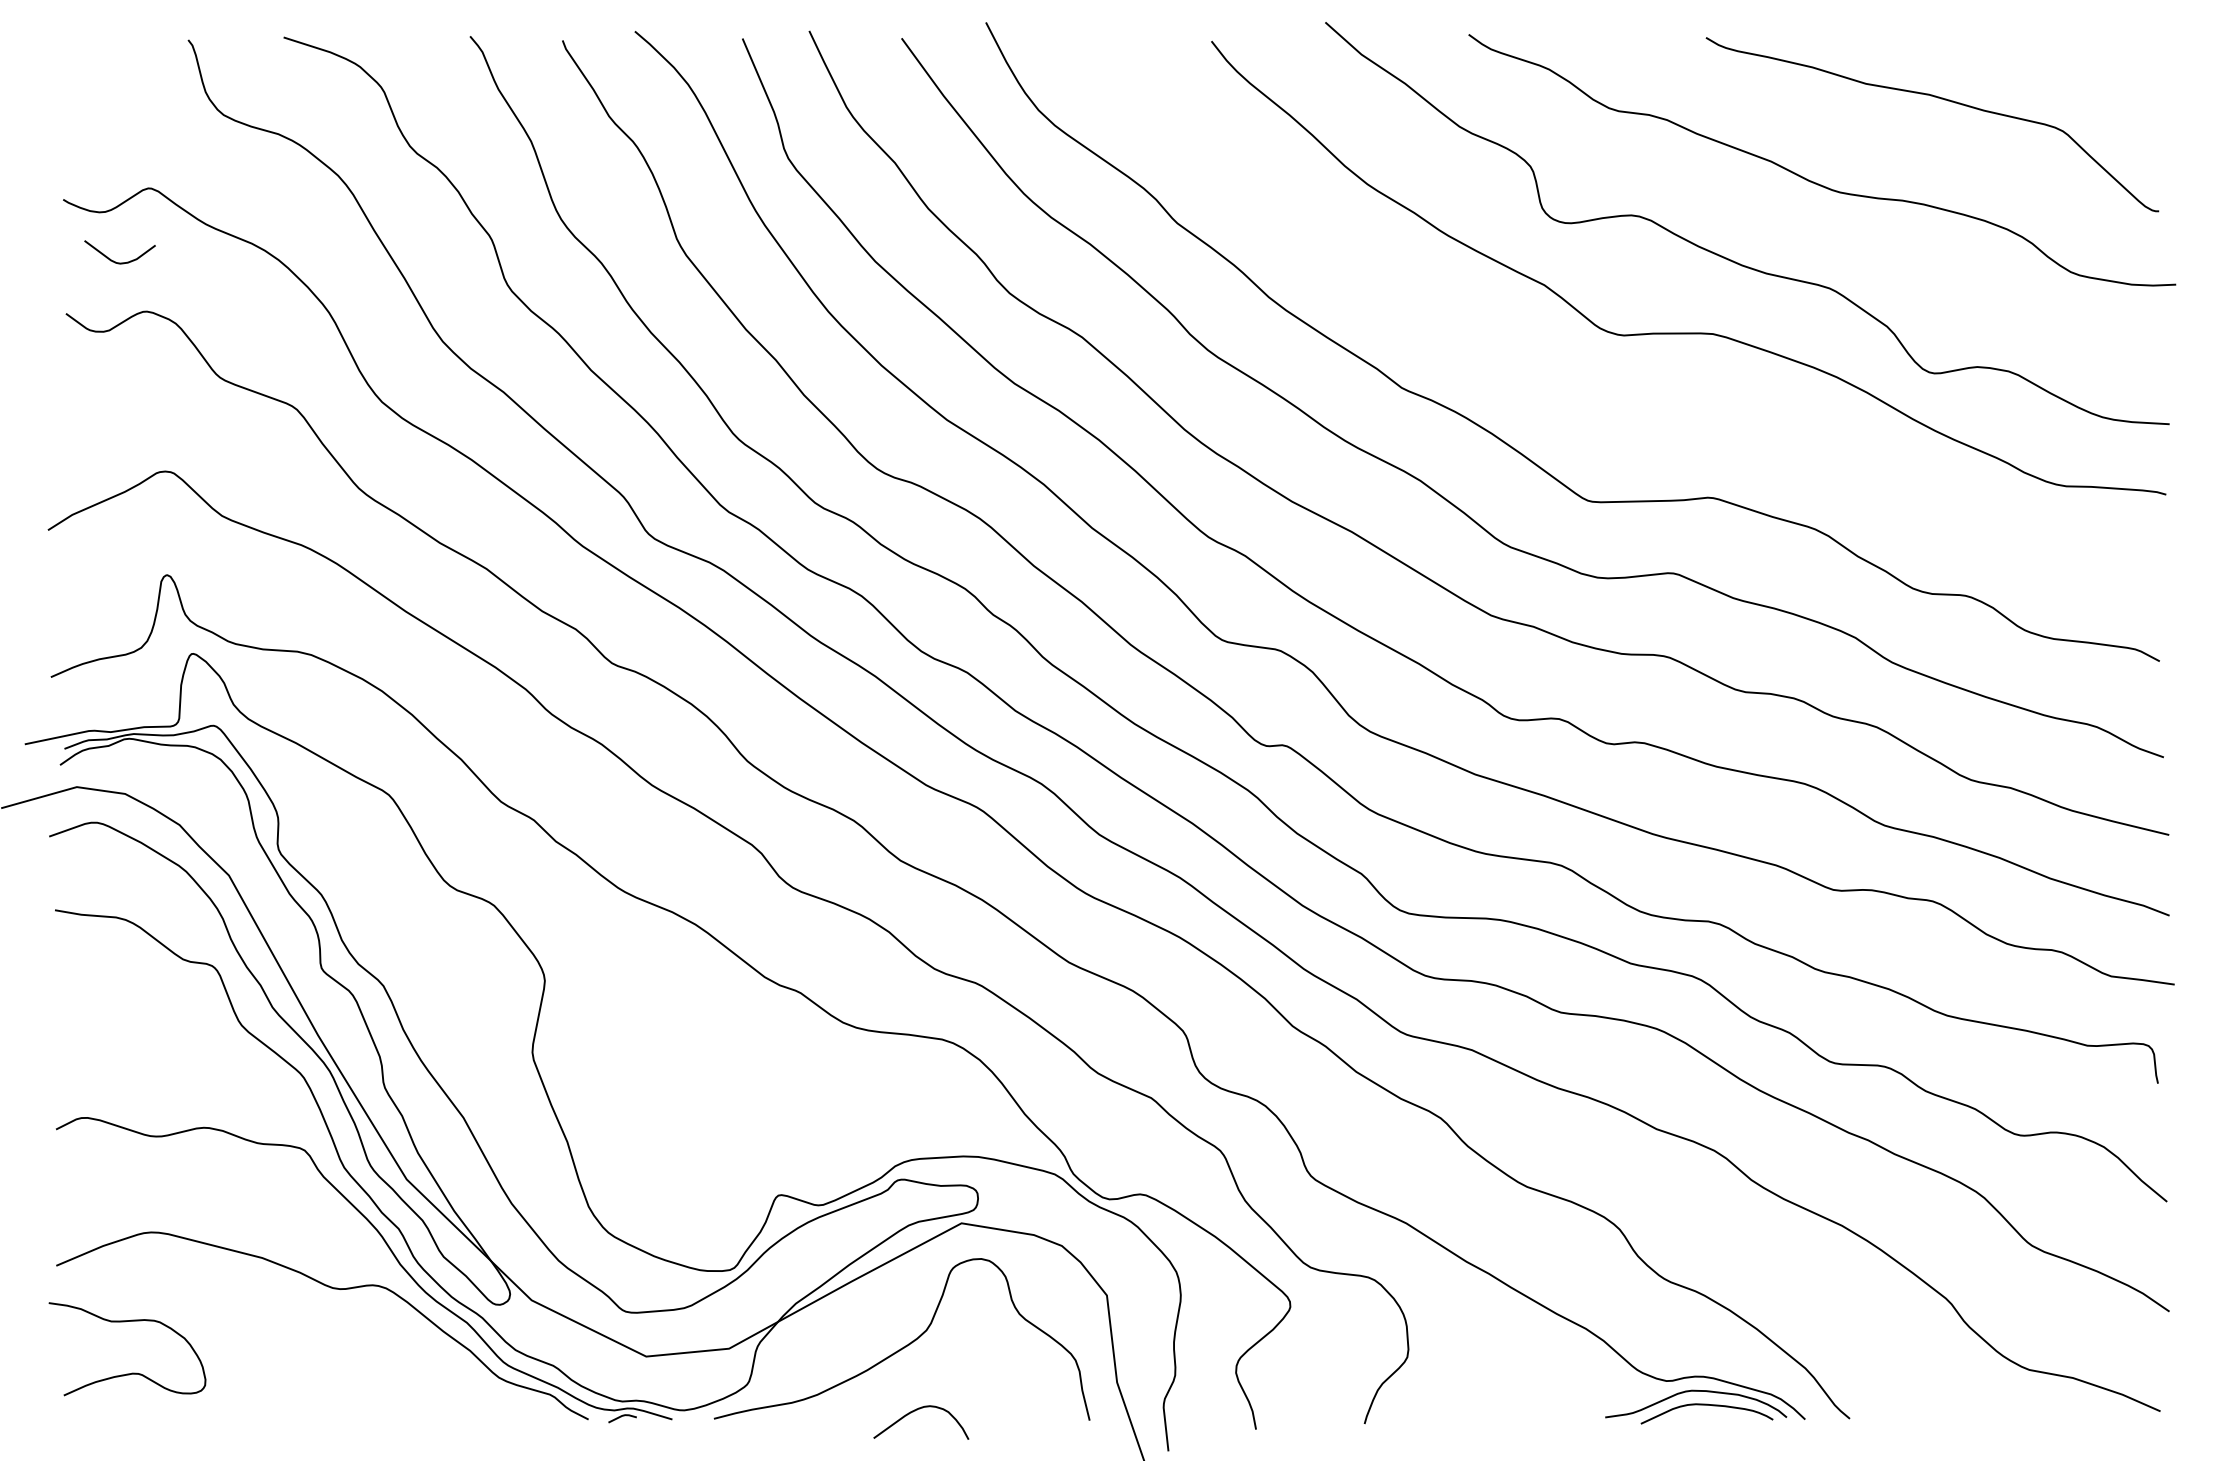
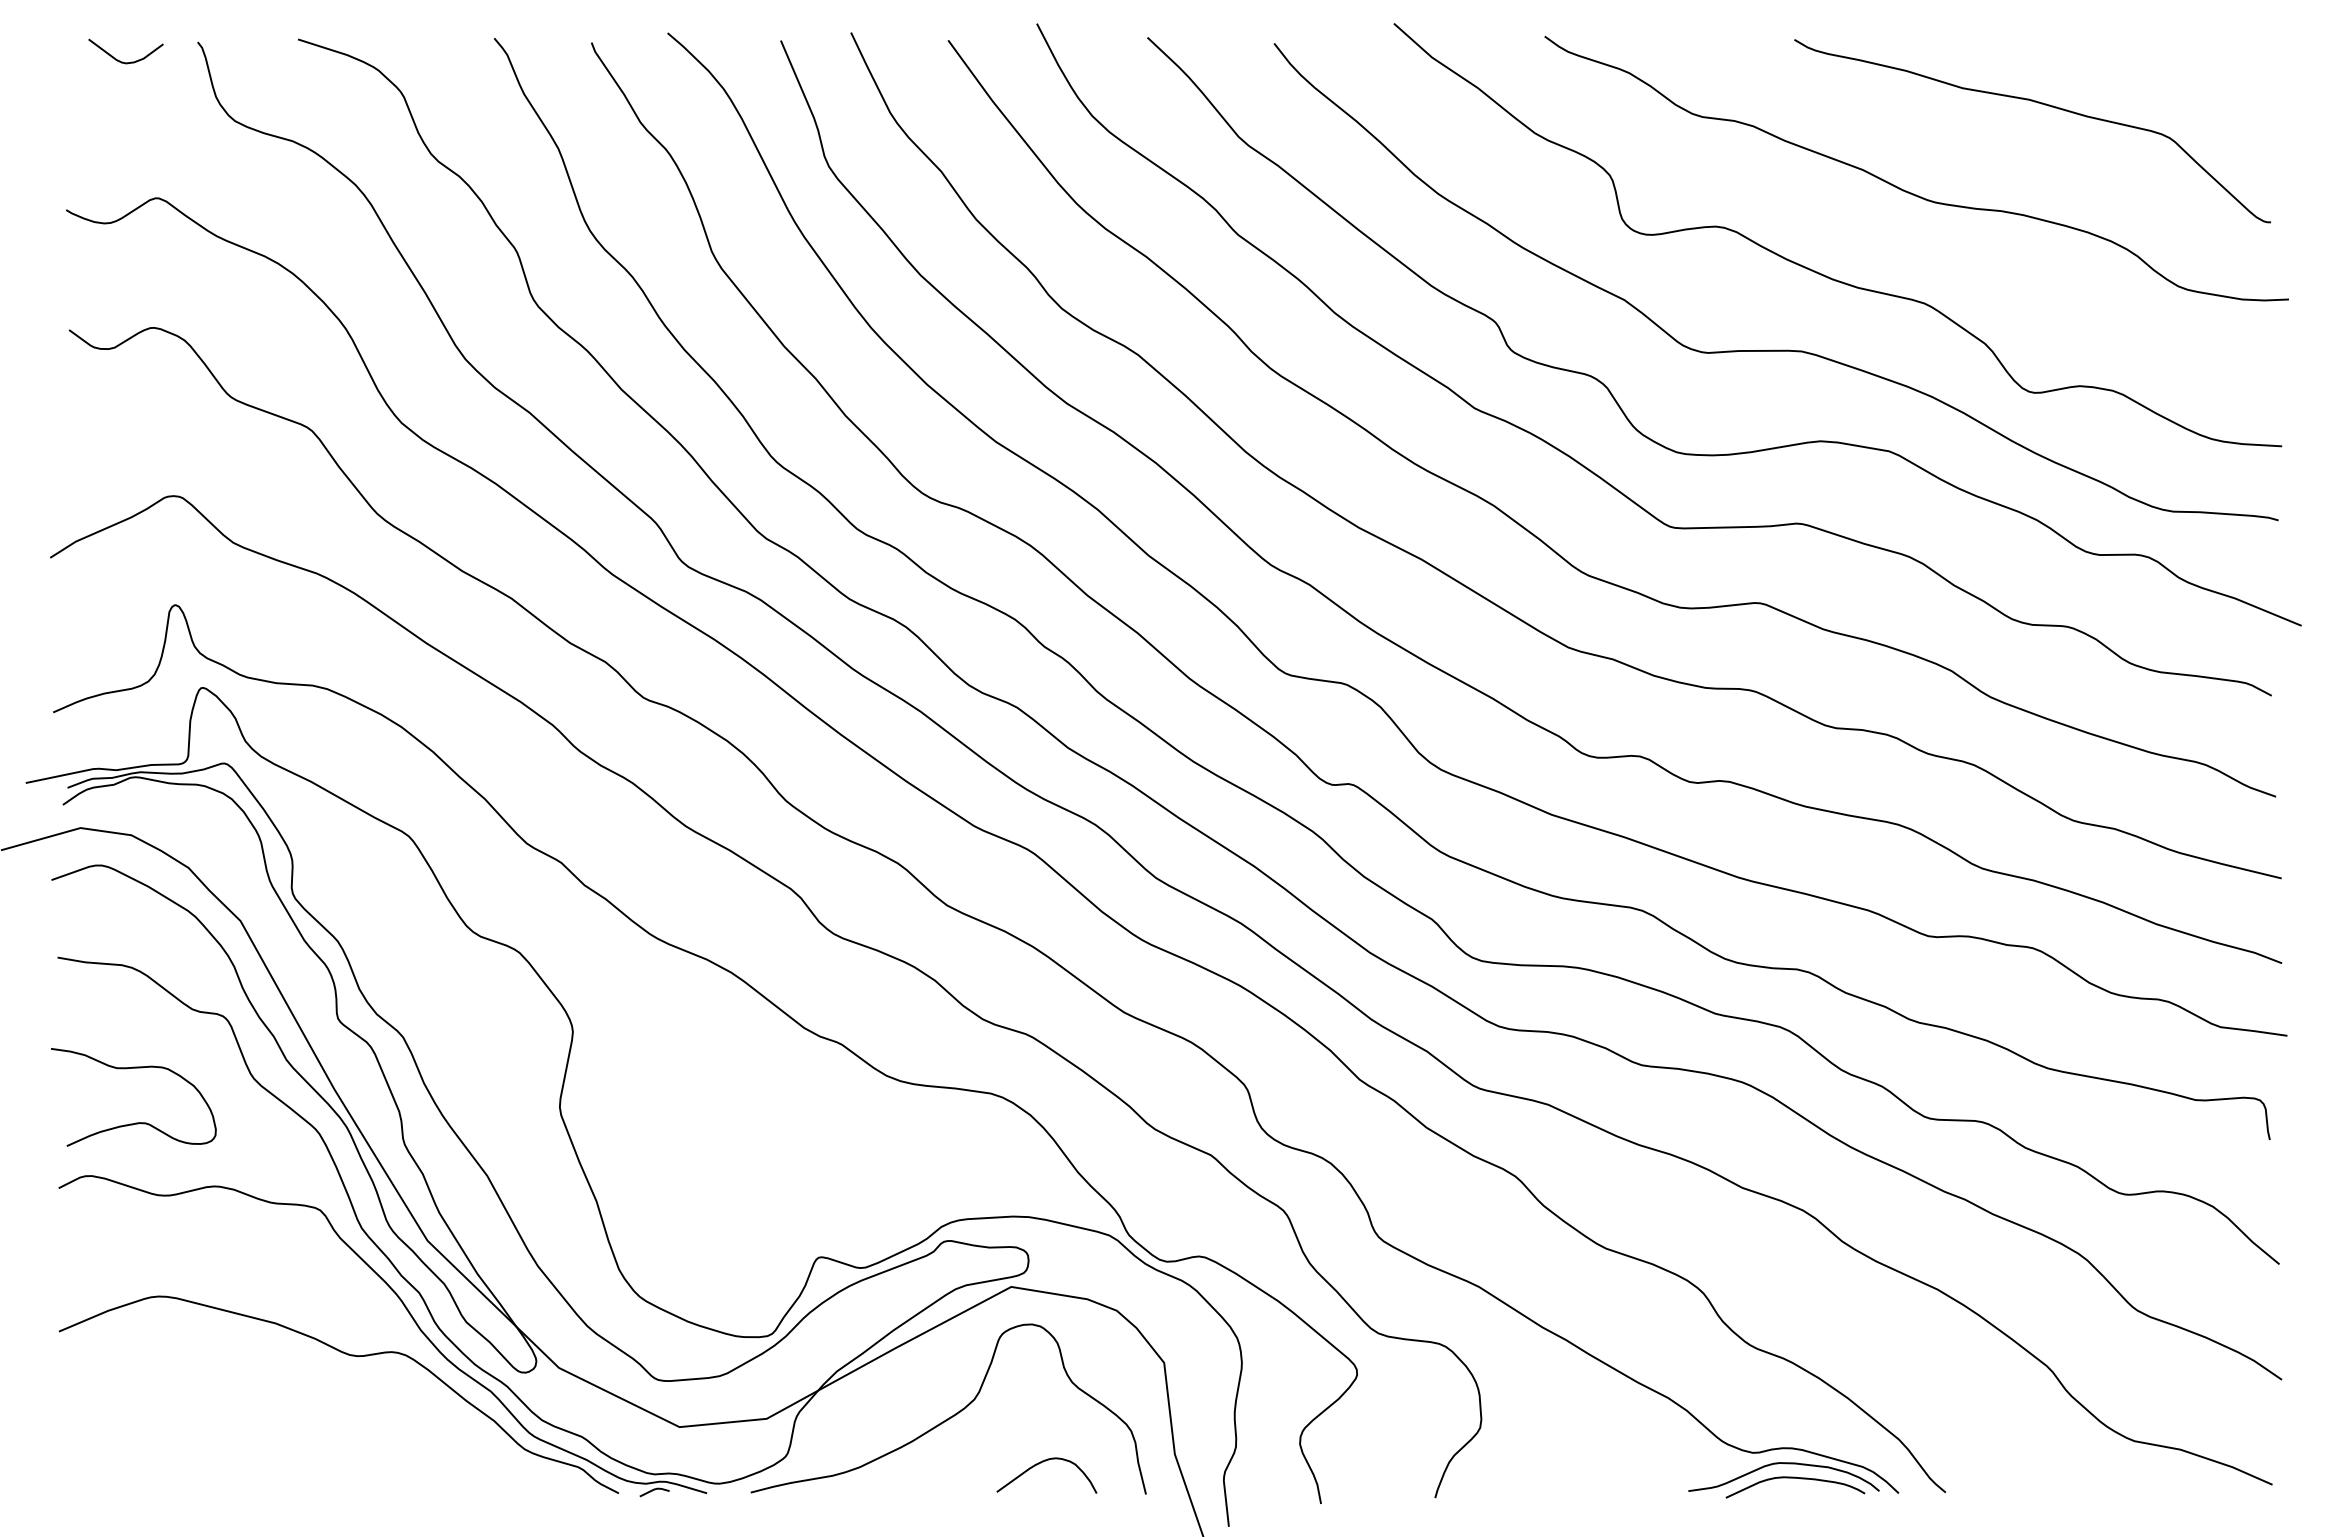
curve: (114, 260) -> (120, 60), moved
curve: (1650, 430) -> (1736, 452), added
curve: (129, 1373) -> (135, 1122), moved
curve: (916, 1411) -> (1041, 1463), moved

